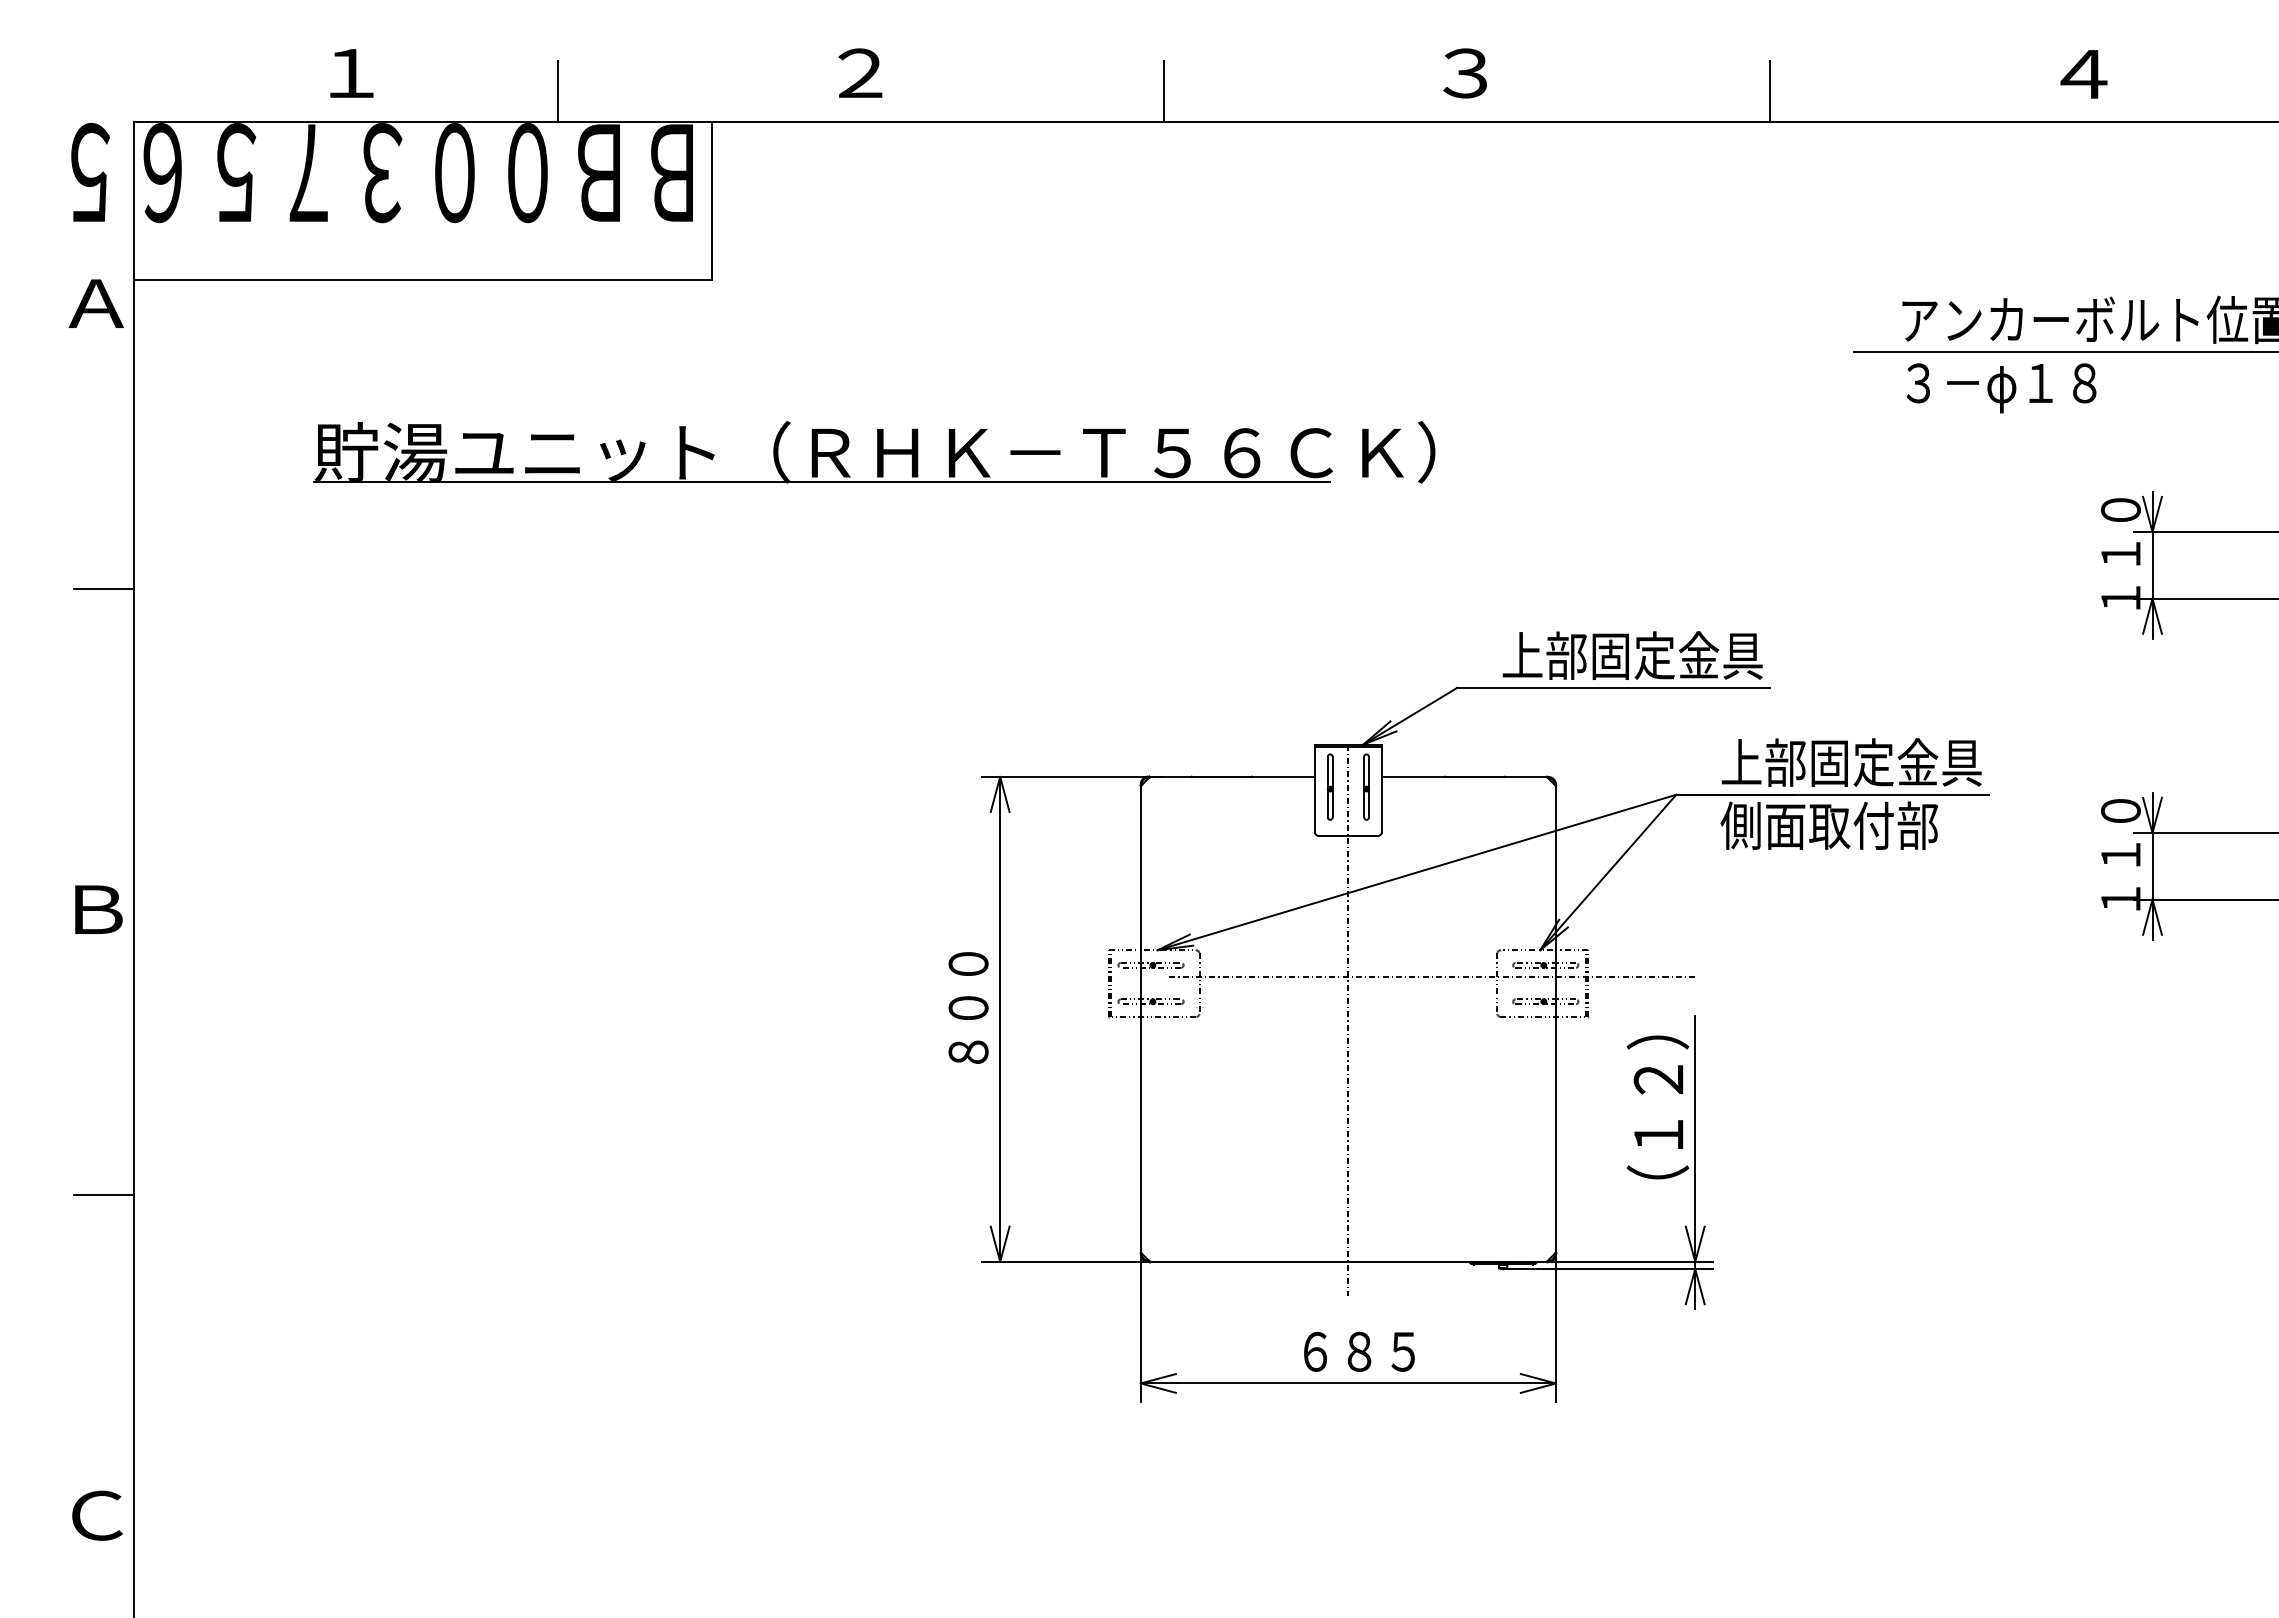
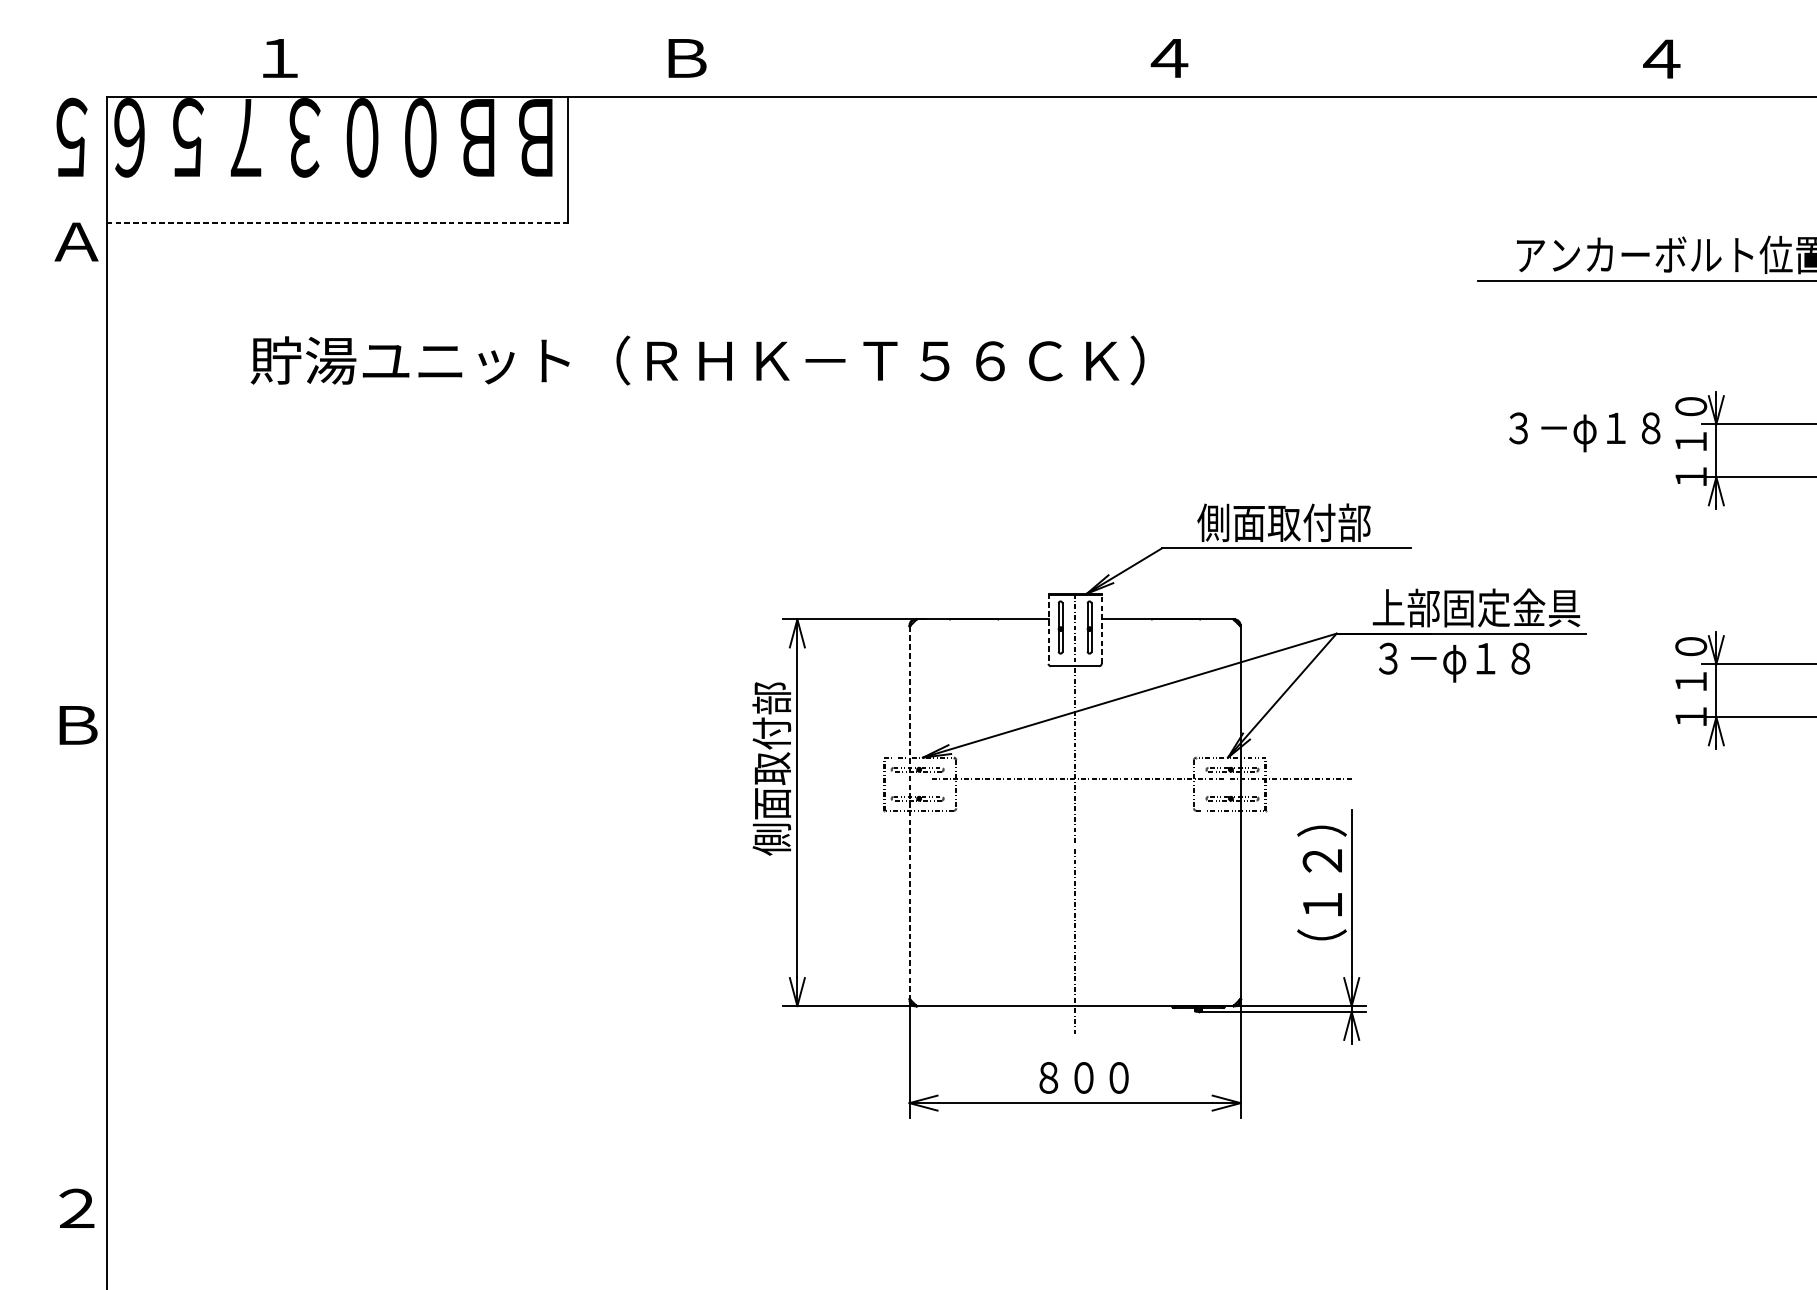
text: (862, 72) -> (687, 57), ２ -> Ｂ
text: (1466, 73) -> (1169, 58), ３ -> ４
line: (558, 91) -> (445, 72), removed
line: (1164, 91) -> (928, 72), removed
line: (1770, 91) -> (1411, 72), removed
line: (423, 279) -> (337, 222), solid -> dashed
text: (2001, 388) -> (1584, 432), moved
line: (821, 482) -> (654, 384), removed
line: (103, 588) -> (82, 469), removed
text: (1631, 655) -> (1300, 522), 上部固定金具 -> 側面取付部
line: (1315, 788) -> (1048, 628), solid -> dashed
line: (1381, 788) -> (1101, 628), solid -> dashed
text: (1829, 828) -> (1458, 660), 側面取付部 -> ３－φ１８
text: (967, 964) -> (771, 769), ８００ -> 側面取付部
line: (1140, 1019) -> (909, 812), solid -> dashed
line: (103, 1194) -> (82, 952), removed
text: (1359, 1351) -> (1083, 1077), ６８５ -> ８００
text: (97, 1515) -> (77, 1208), Ｃ -> ２

